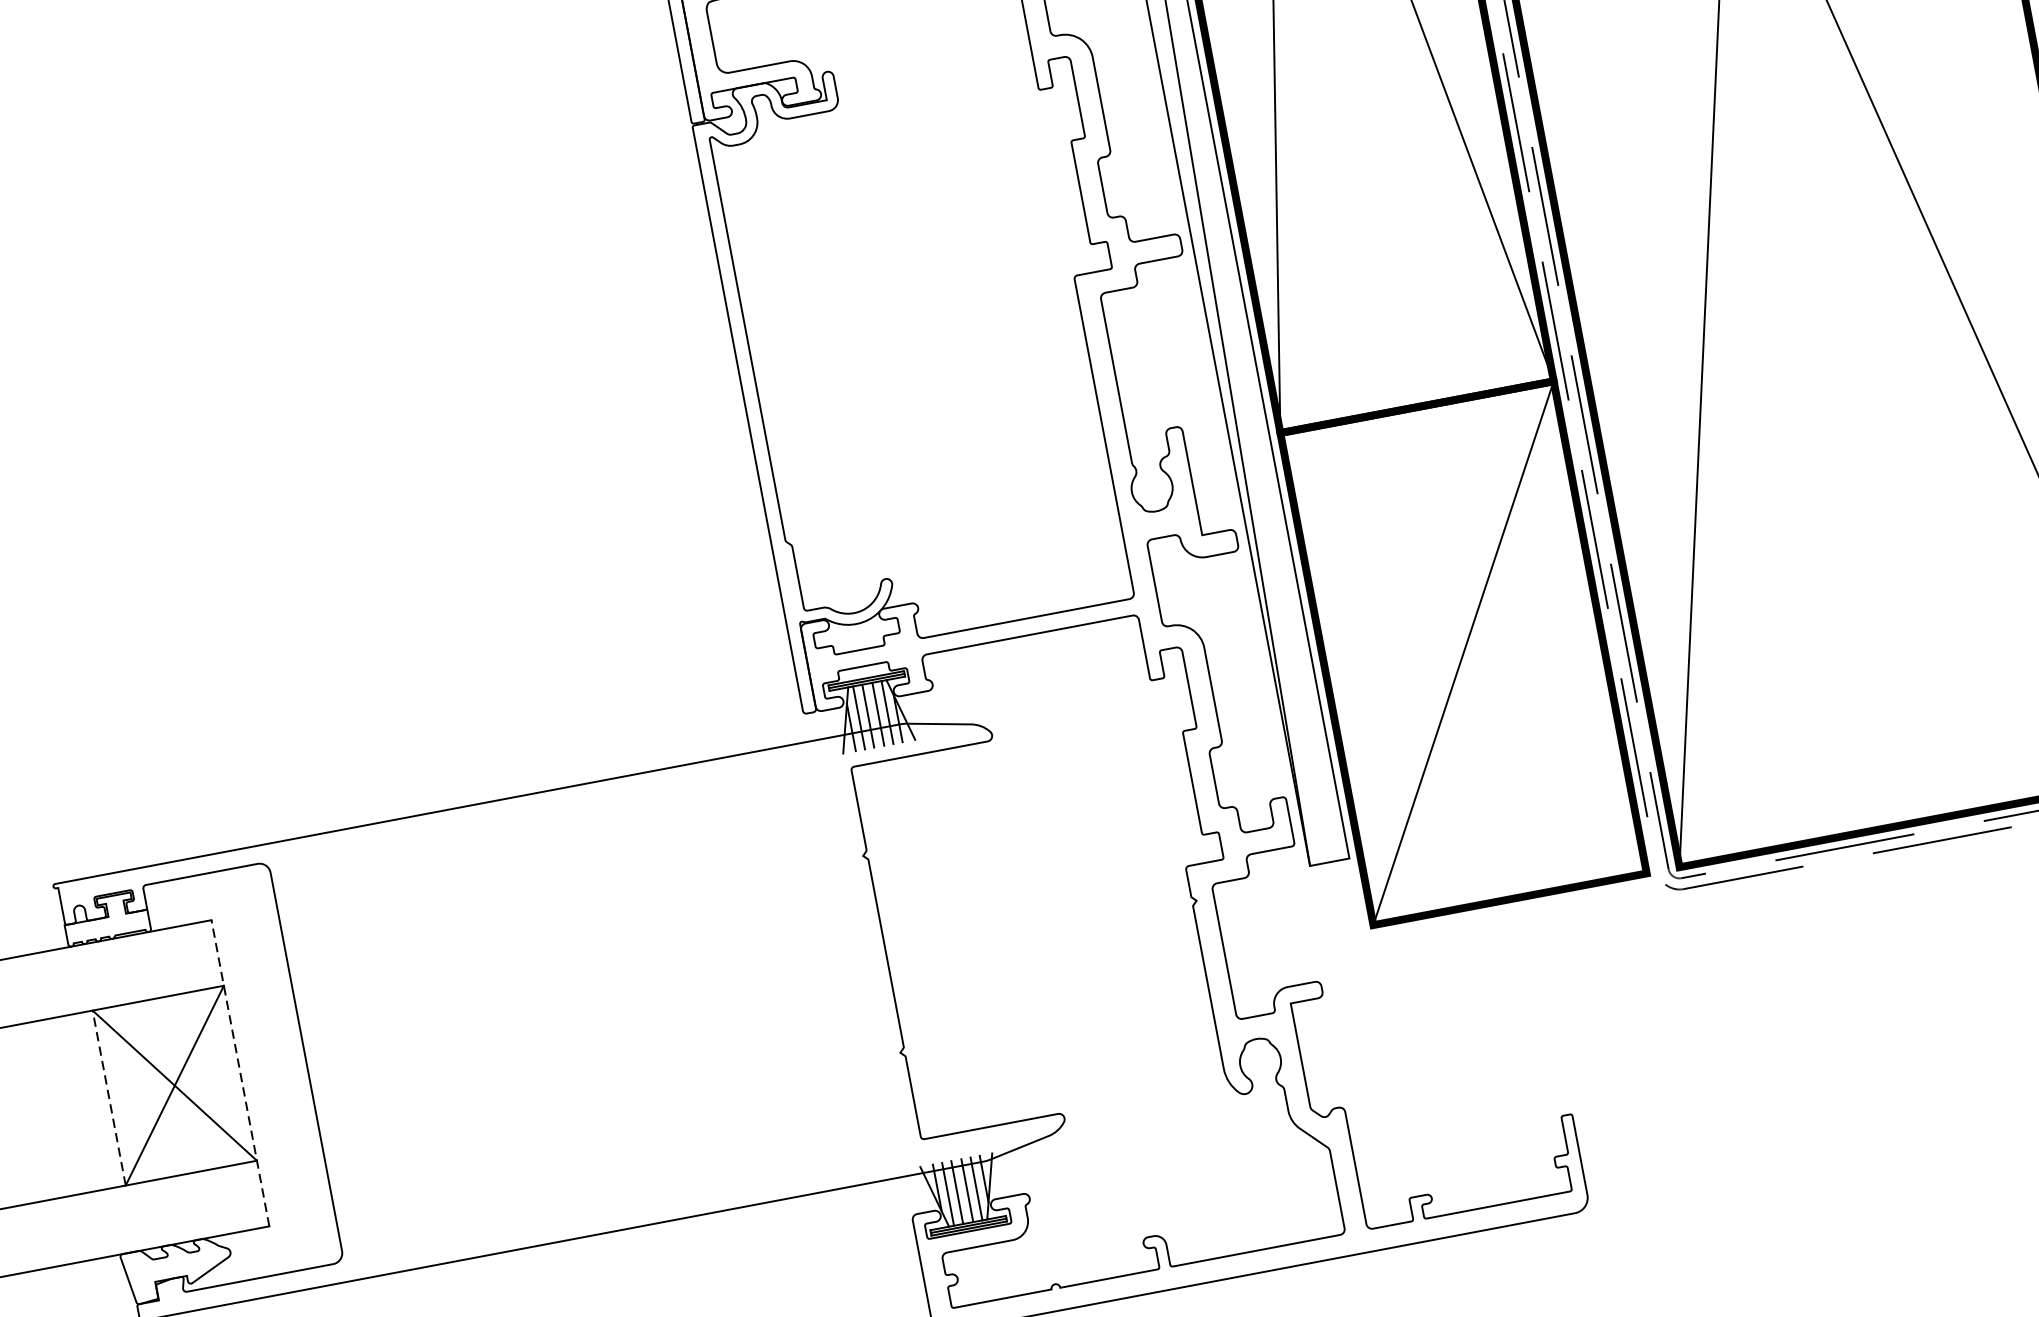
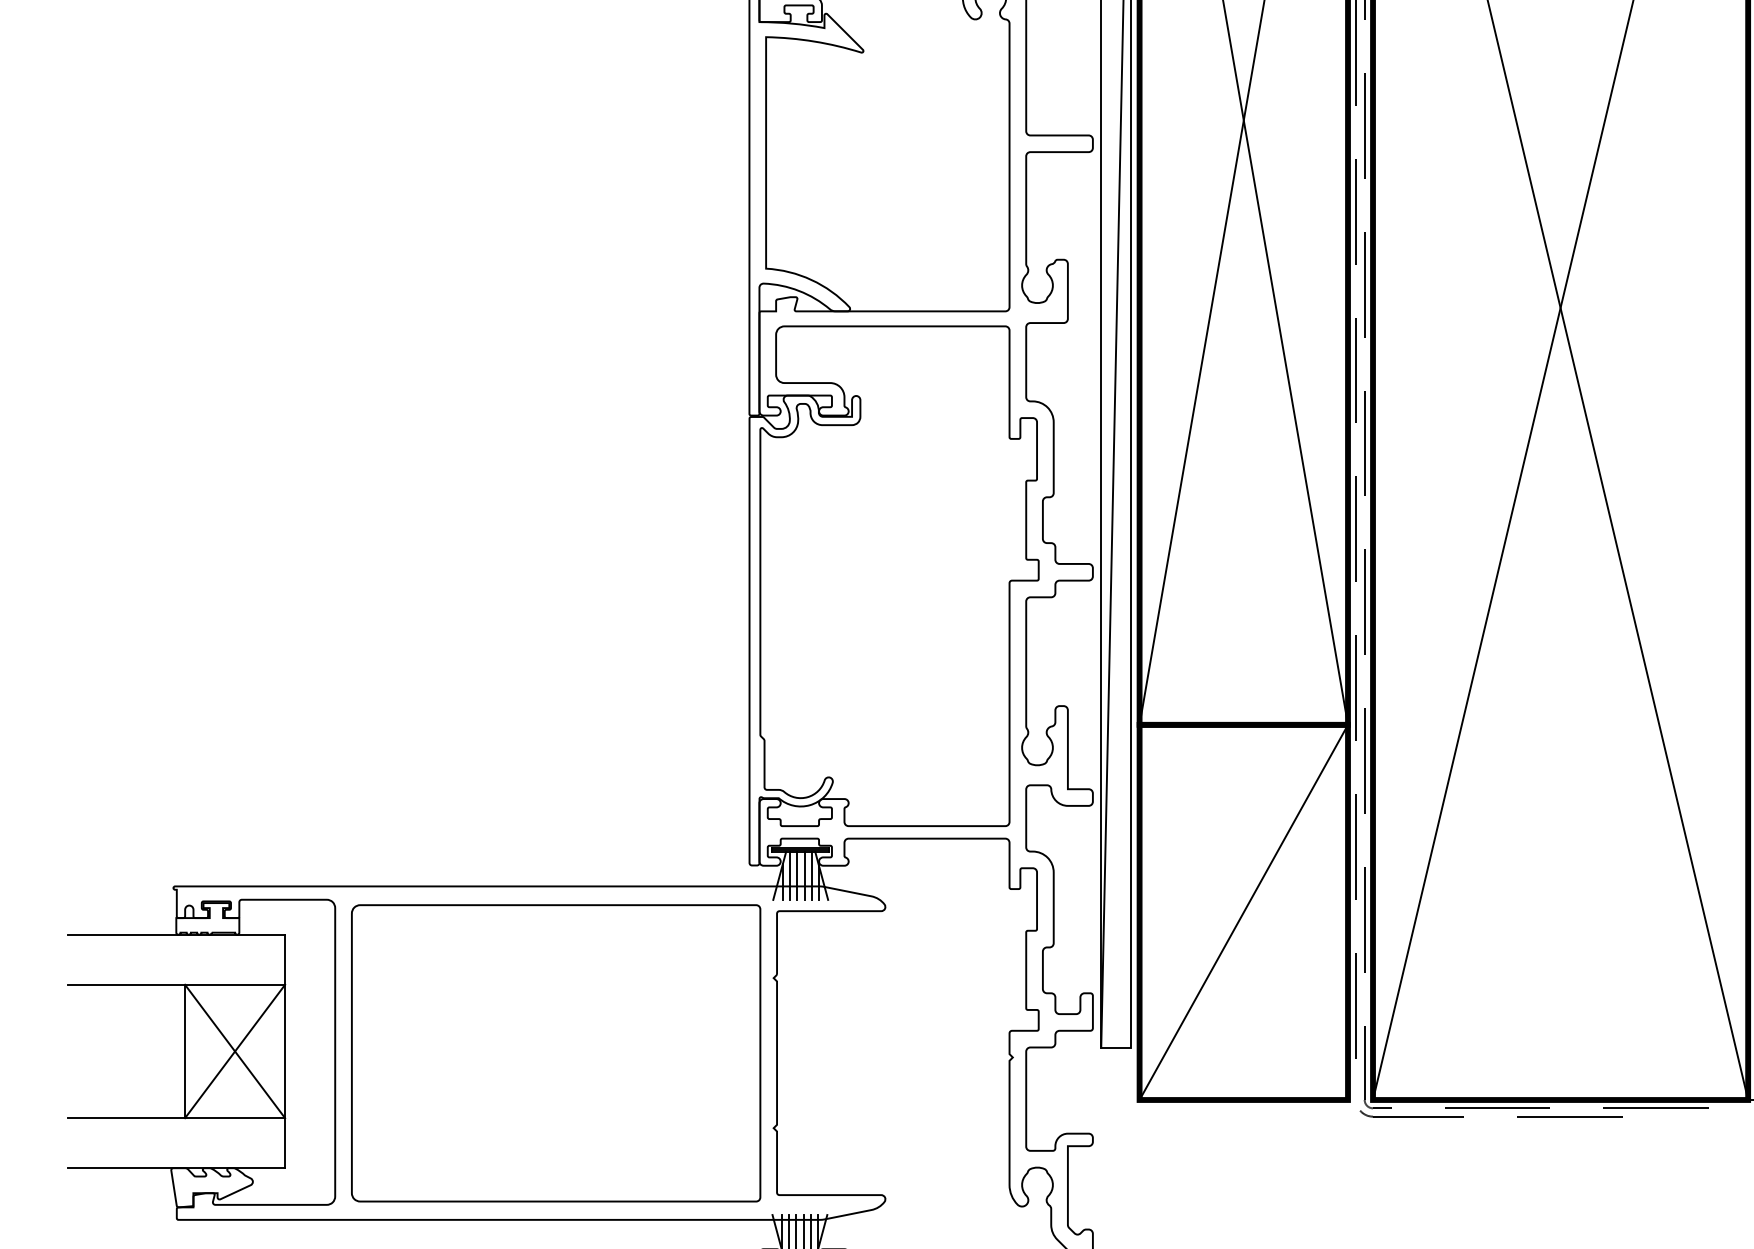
part: (596, 1008) -> (556, 1053), added
line: (240, 1073) -> (285, 1051), dashed -> solid
line: (109, 1097) -> (185, 1051), dashed -> solid

